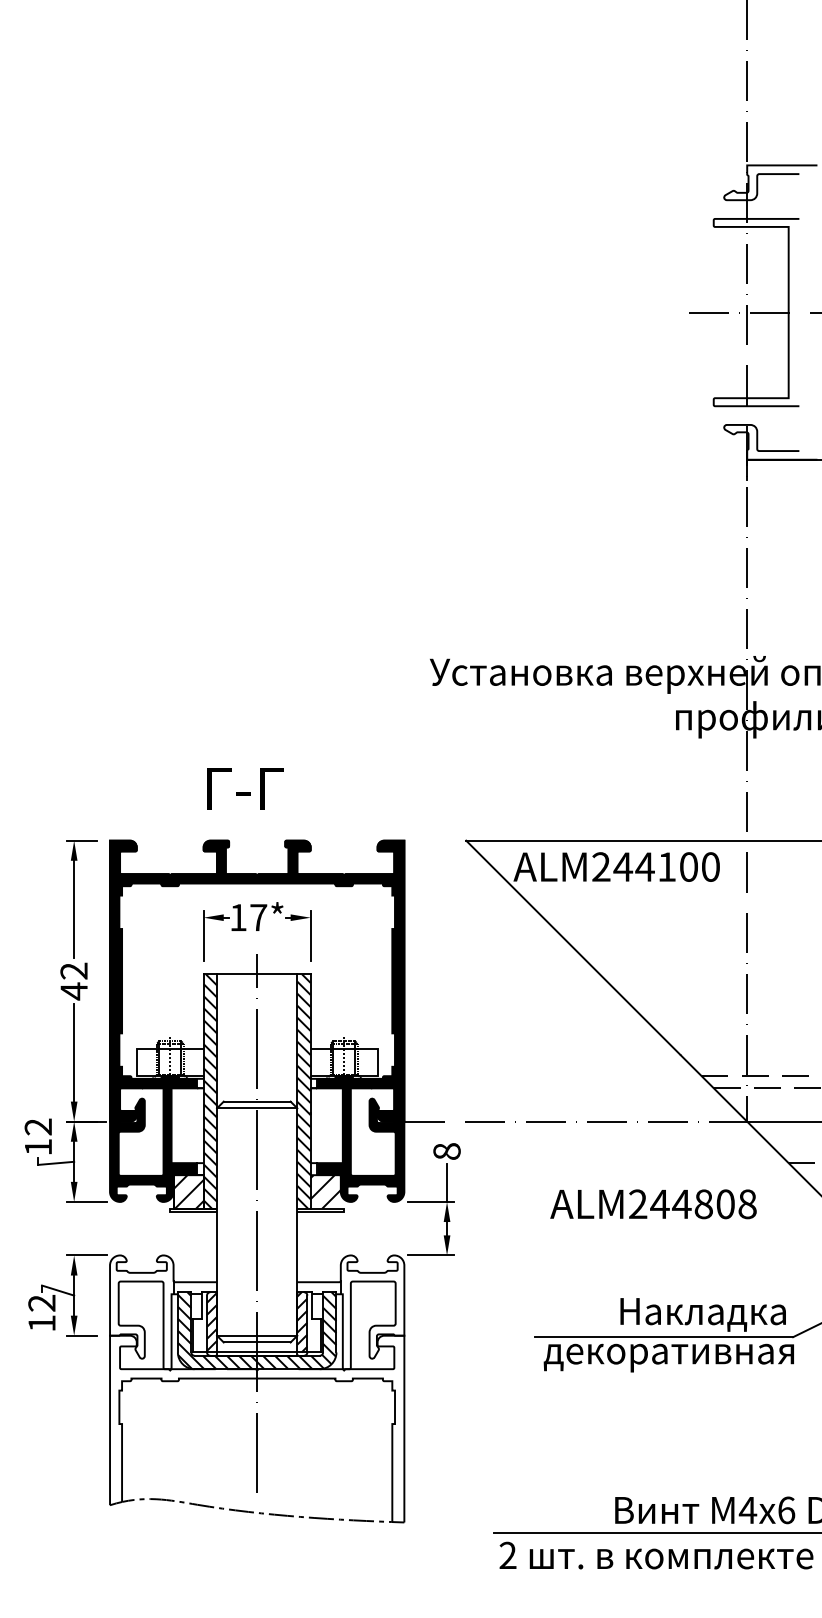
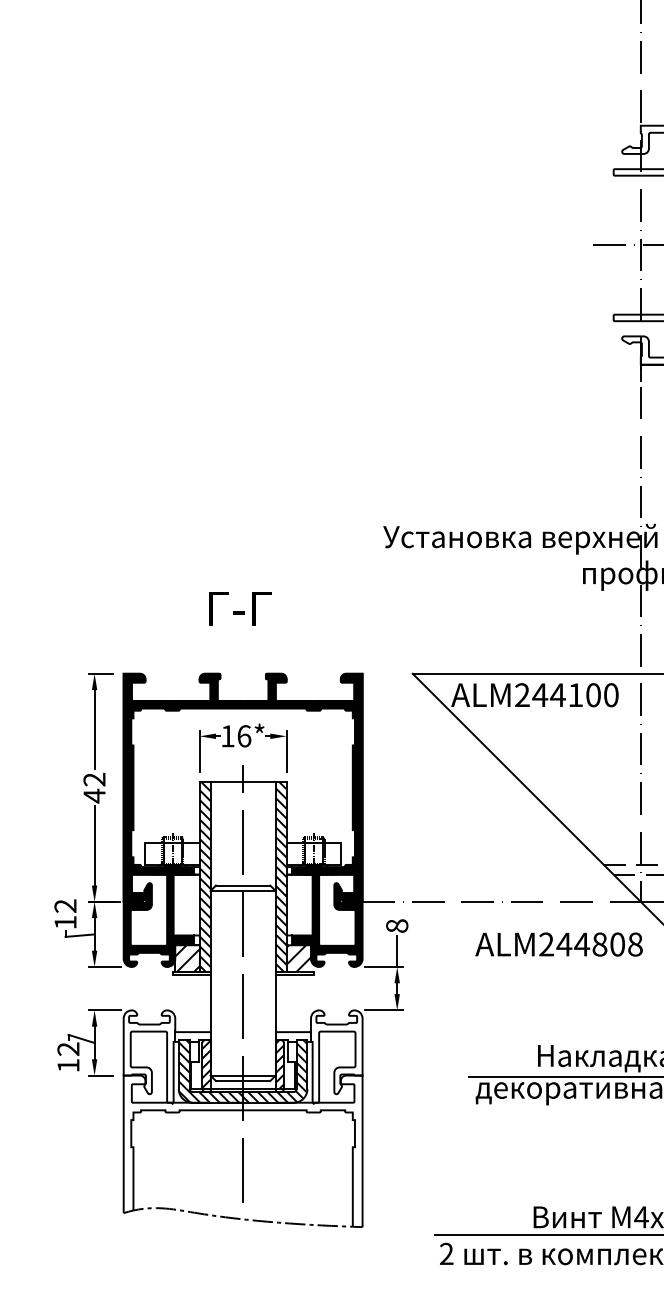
text: (245, 788) -> (240, 608), moved
text: (258, 917) -> (244, 736), 17* -> 16*
text: (653, 1204) -> (559, 944), moved

